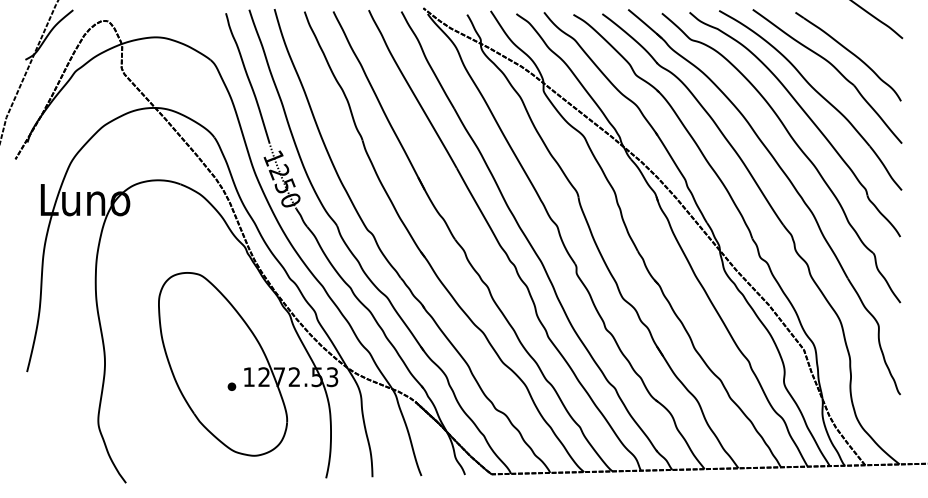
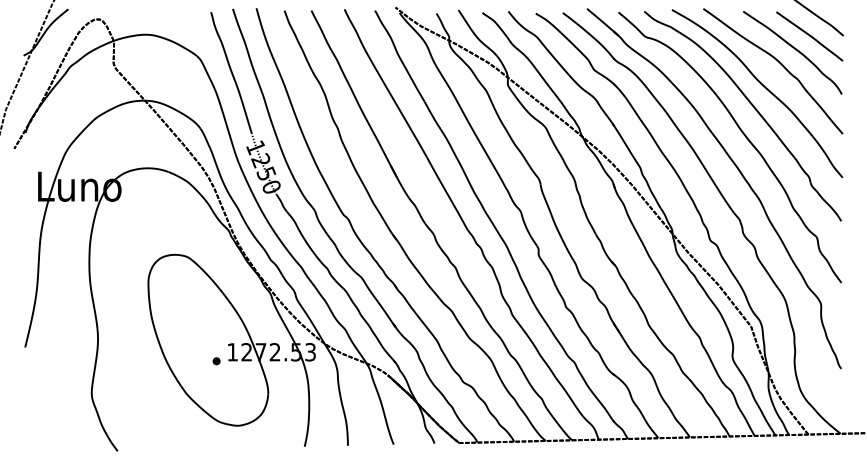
curve: (866, 39) -> (809, 36), added

